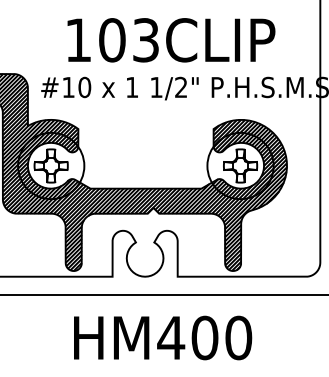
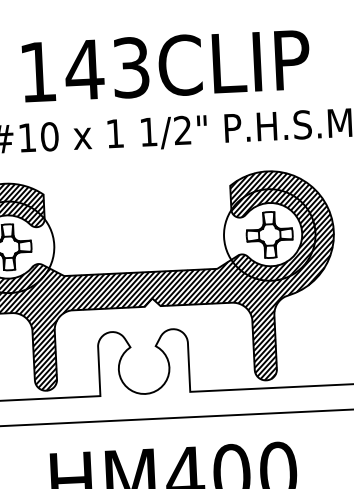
text: (112, 40) -> (84, 70), 103CLIP -> 143CLIP

